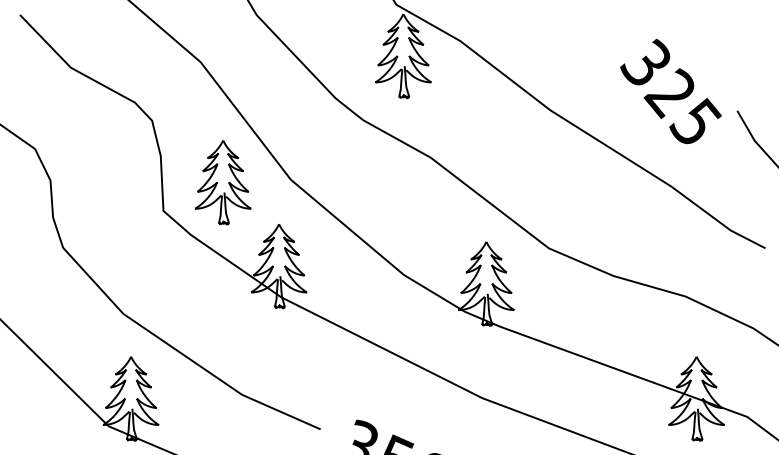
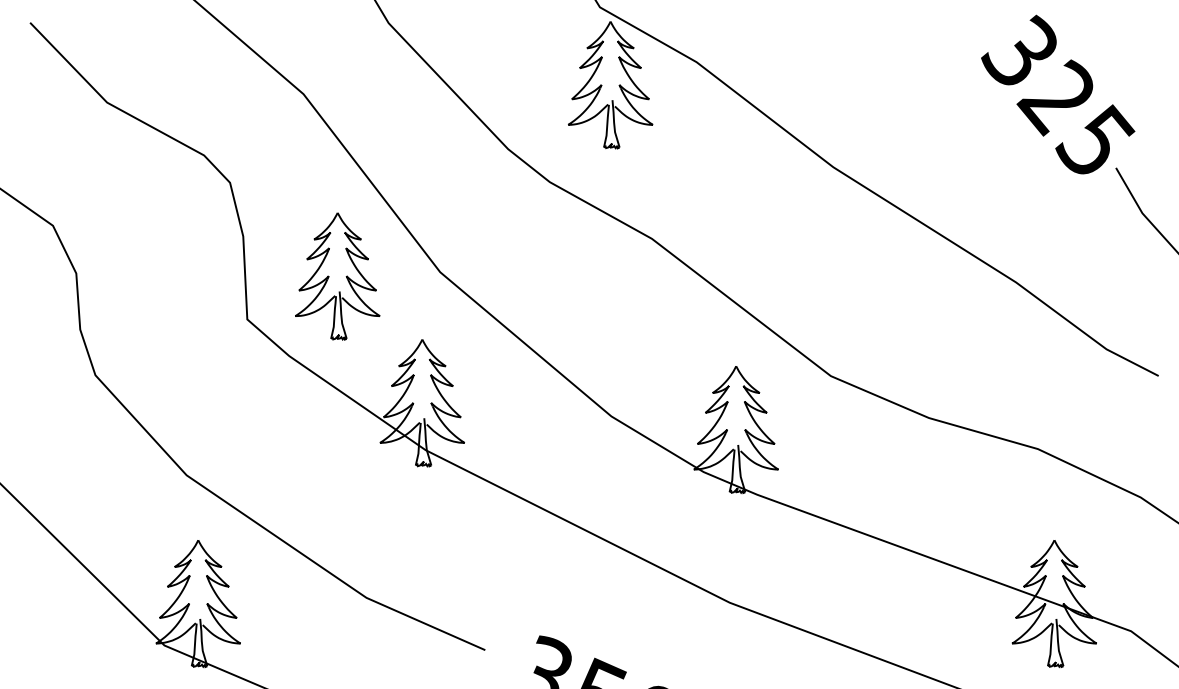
text: (670, 91) -> (1057, 94), moved

